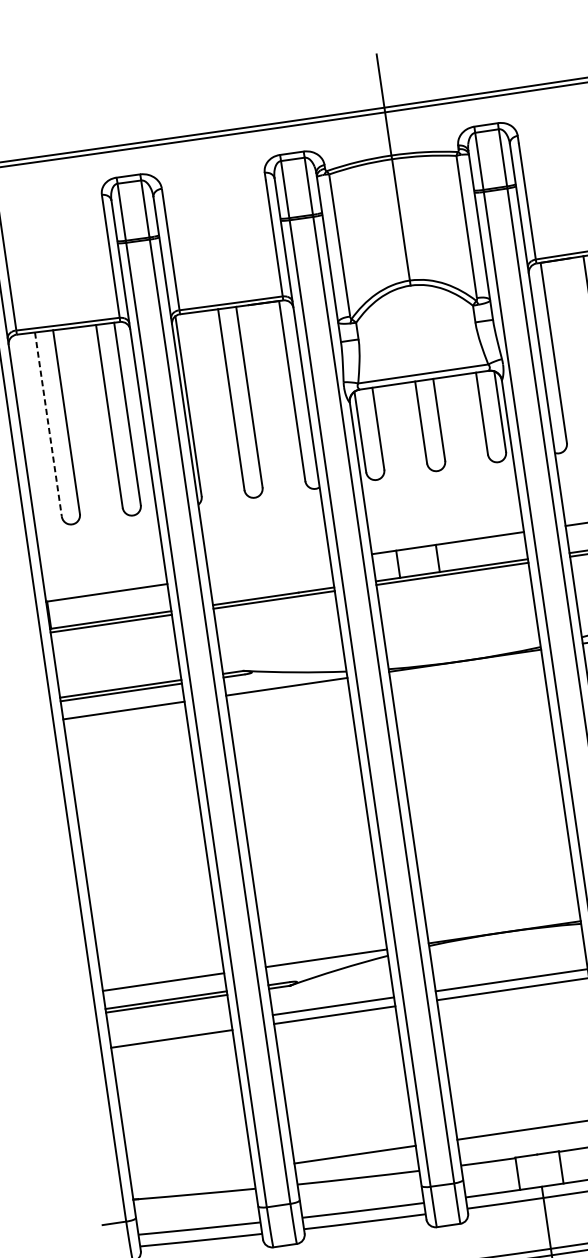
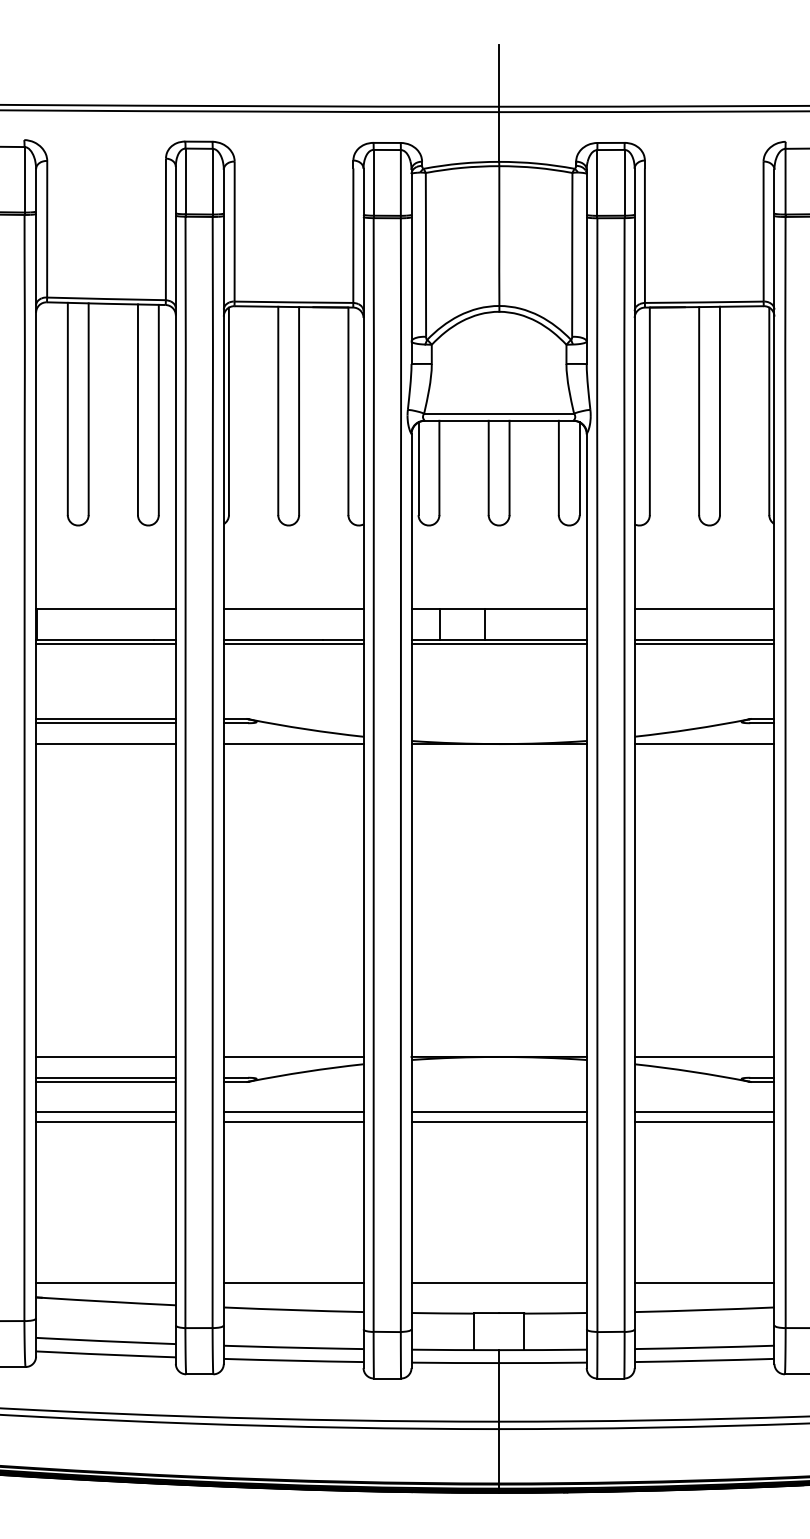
line: (48, 425) -> (67, 409), dashed -> solid
line: (269, 569) -> (293, 608), added
line: (170, 1030) -> (105, 1112), added
line: (191, 1178) -> (105, 1283), added

